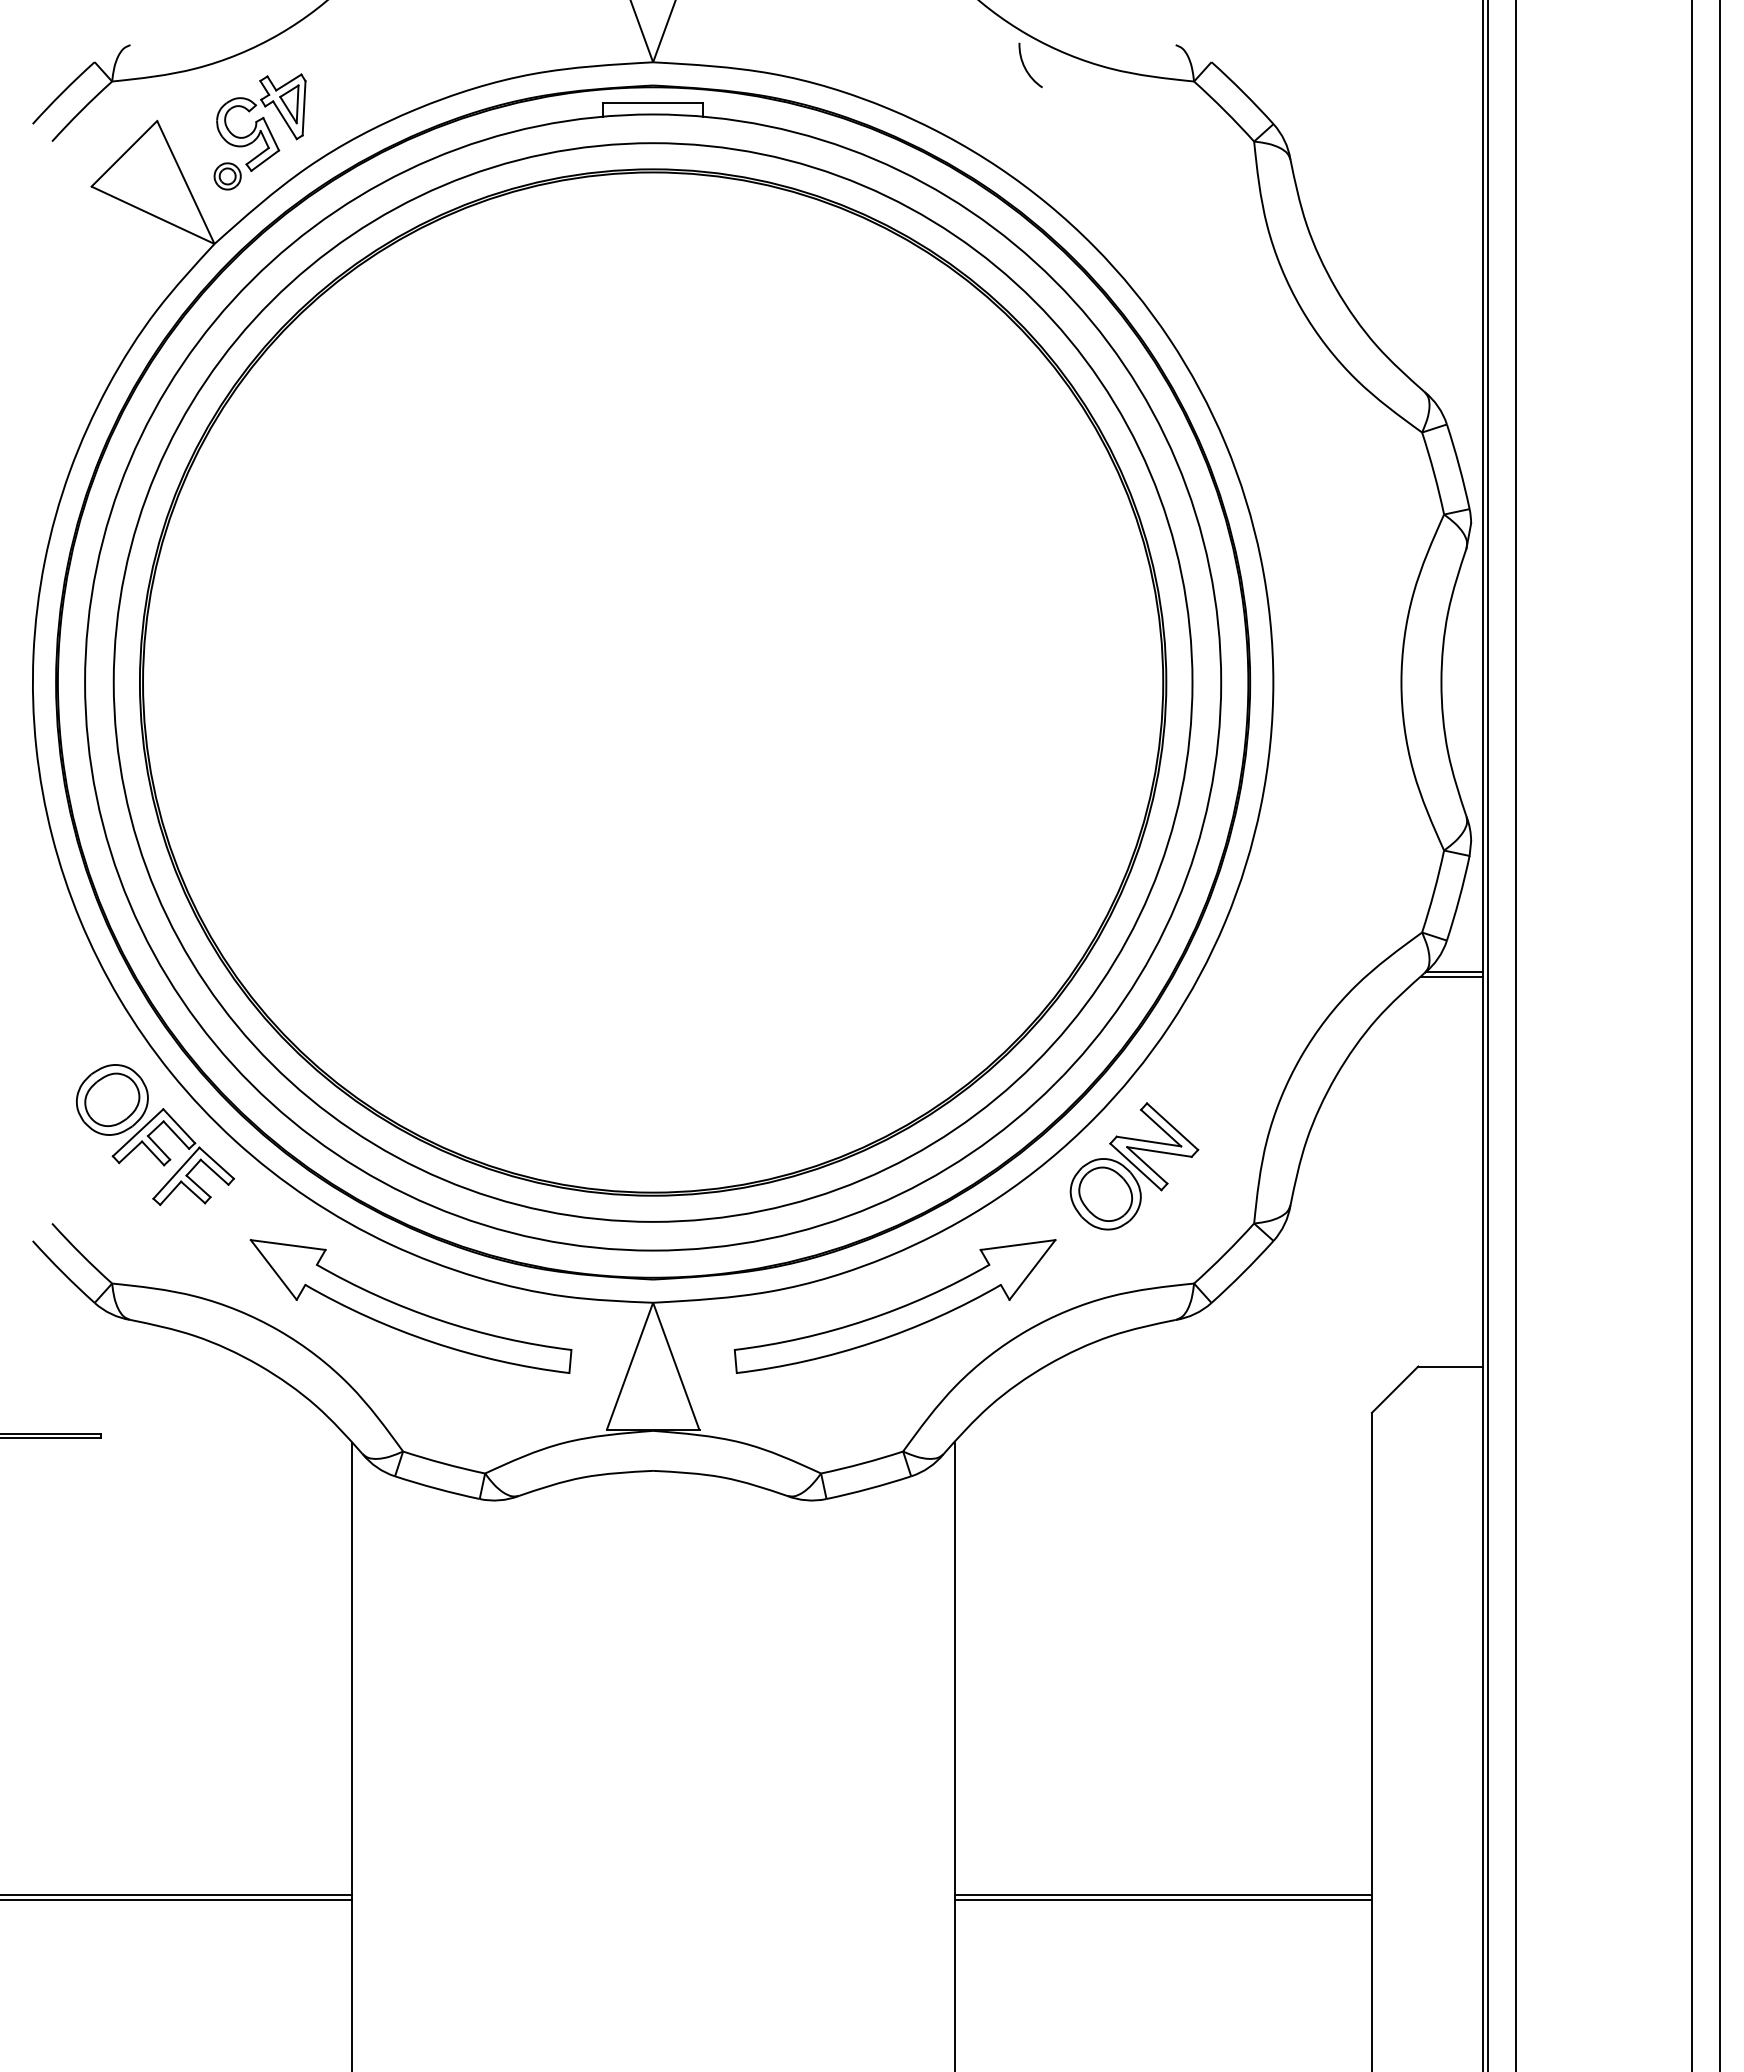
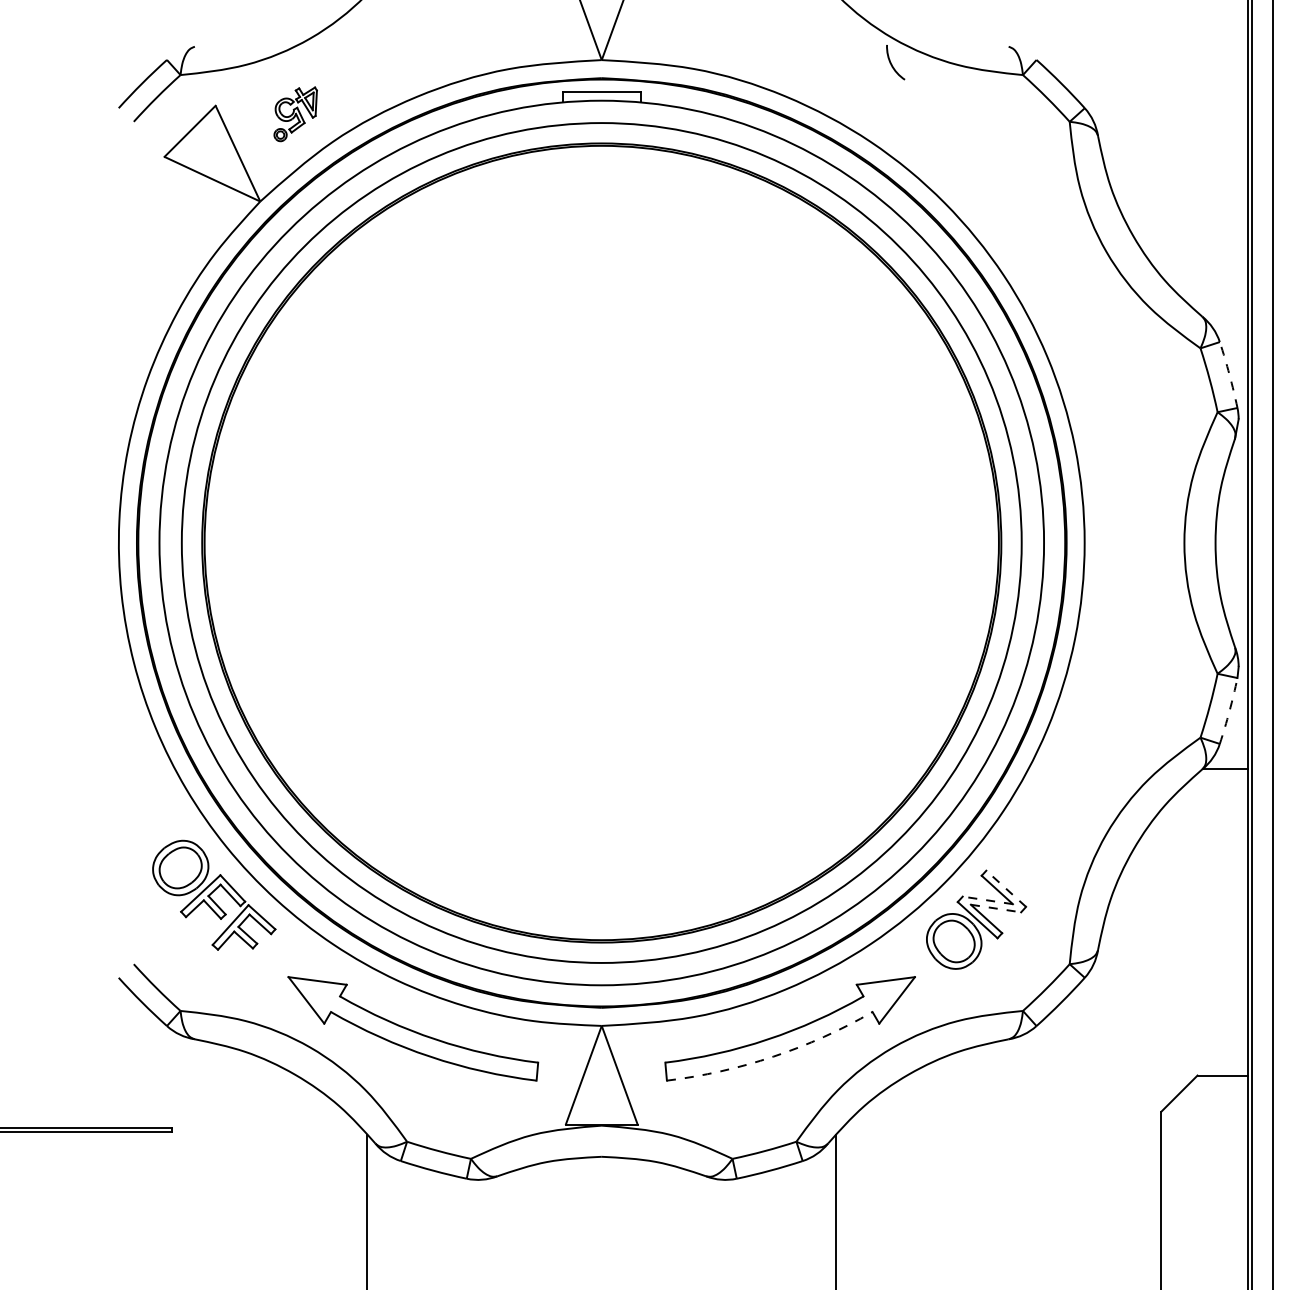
part: (259, 131) -> (295, 113), size x0.6
arc: (1459, 466) -> (1229, 374), solid -> dashed
arc: (1459, 898) -> (1229, 711), solid -> dashed
line: (1451, 977) -> (1223, 772), removed
line: (1172, 1126) -> (1006, 888), solid -> dashed
line: (1148, 1141) -> (987, 900), solid -> dashed
line: (1159, 1152) -> (996, 908), solid -> dashed
arc: (873, 1342) -> (773, 1056), solid -> dashed

